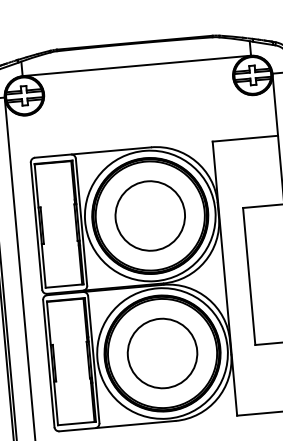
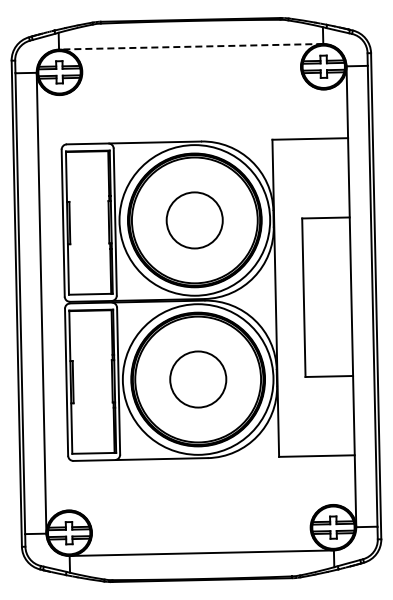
line: (136, 65) -> (190, 46), solid -> dashed
circle: (149, 216) -> (194, 220), size x0.7
circle: (162, 353) -> (198, 379), size x0.7

